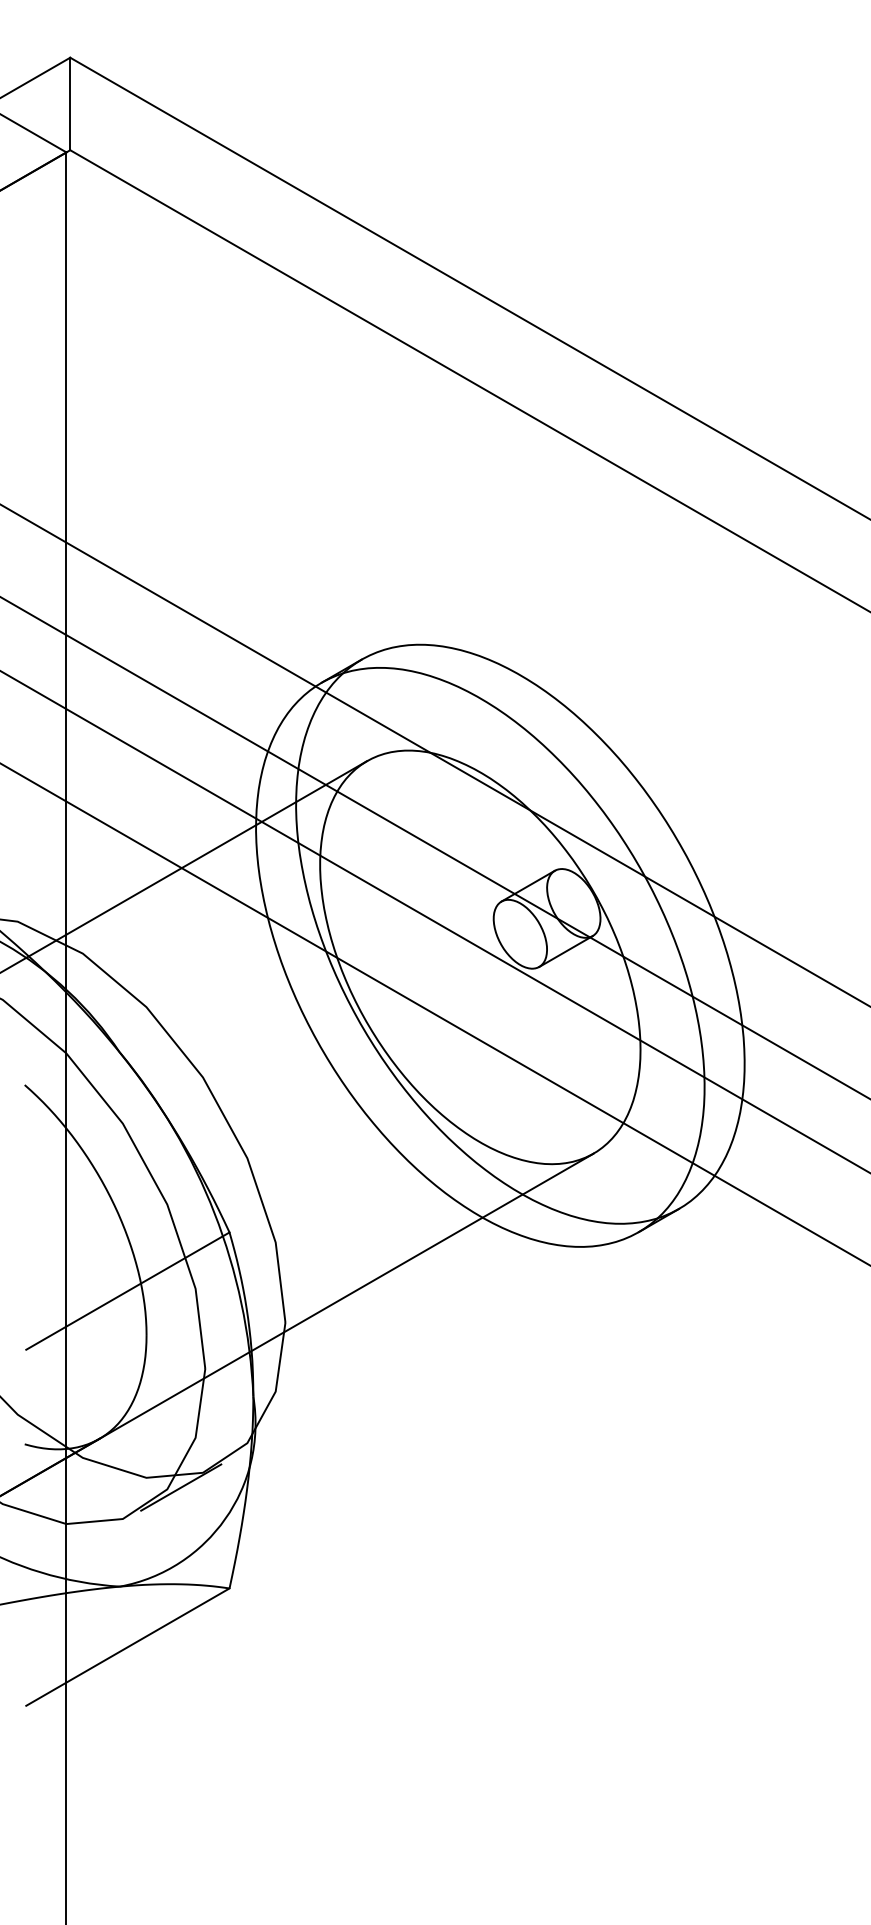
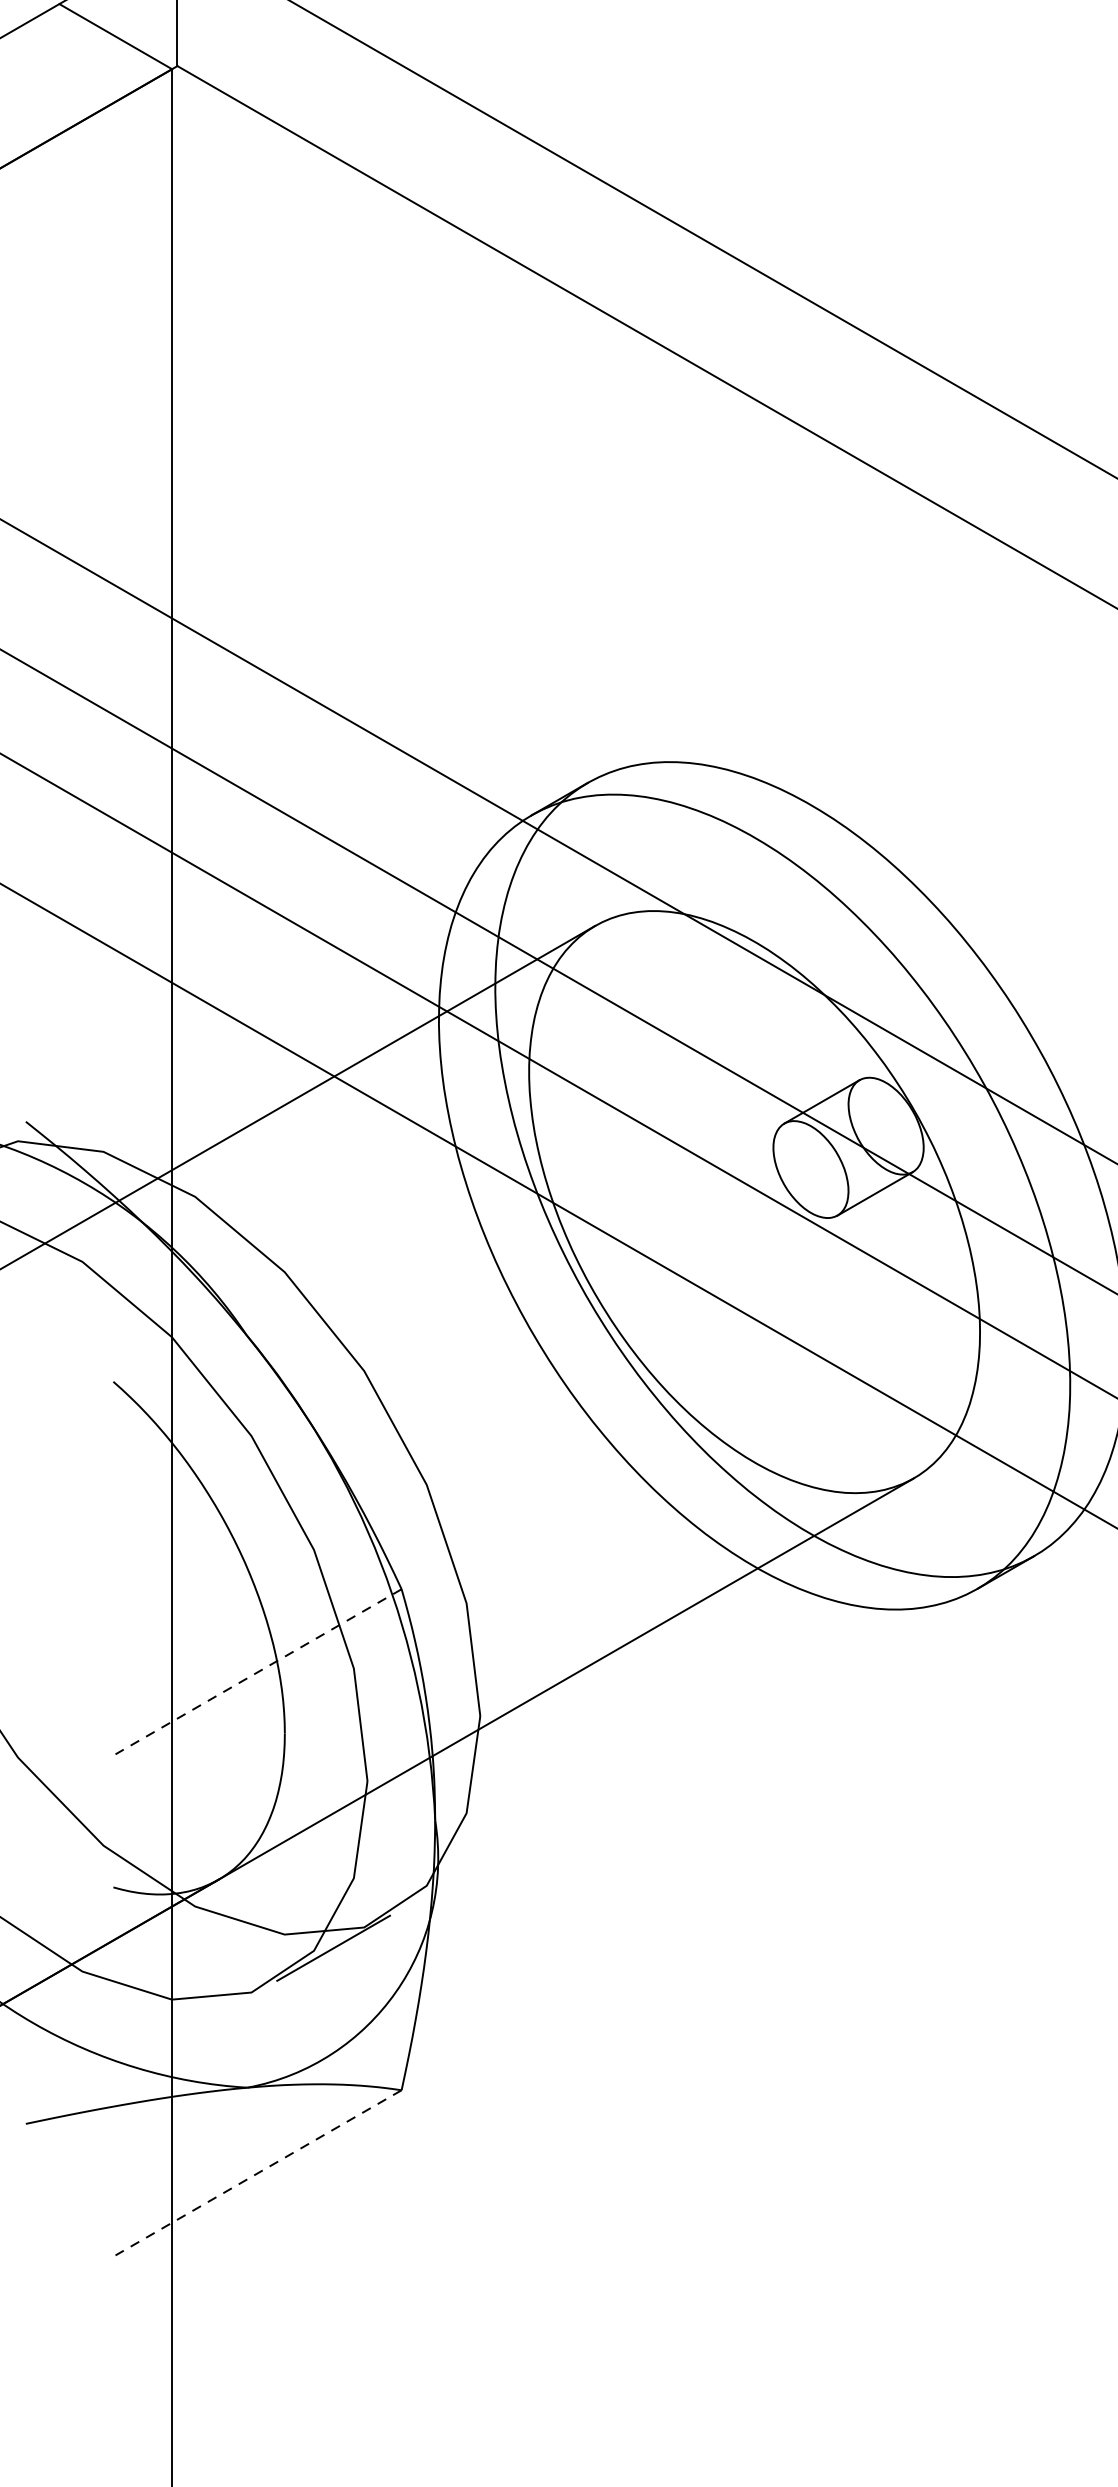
line: (127, 1291) -> (258, 1672), solid -> dashed
line: (127, 1647) -> (258, 2173), solid -> dashed

